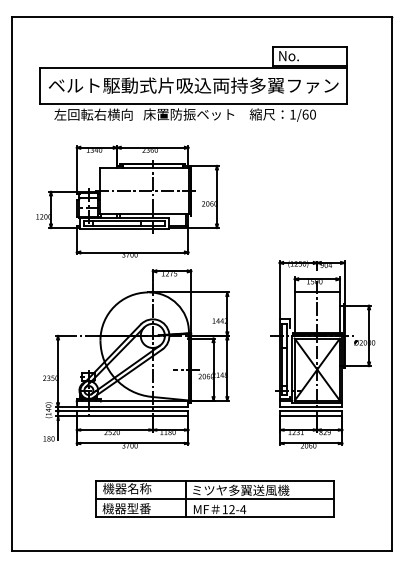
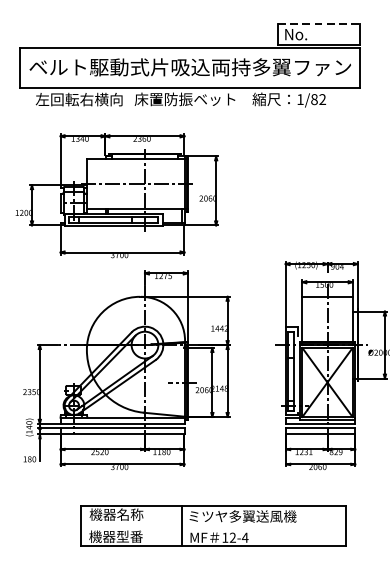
line: (310, 46) -> (319, 23), solid -> dashed
text: (308, 114) -> (317, 99), 1/60 -> 1/82
line: (214, 499) -> (213, 526), removed

